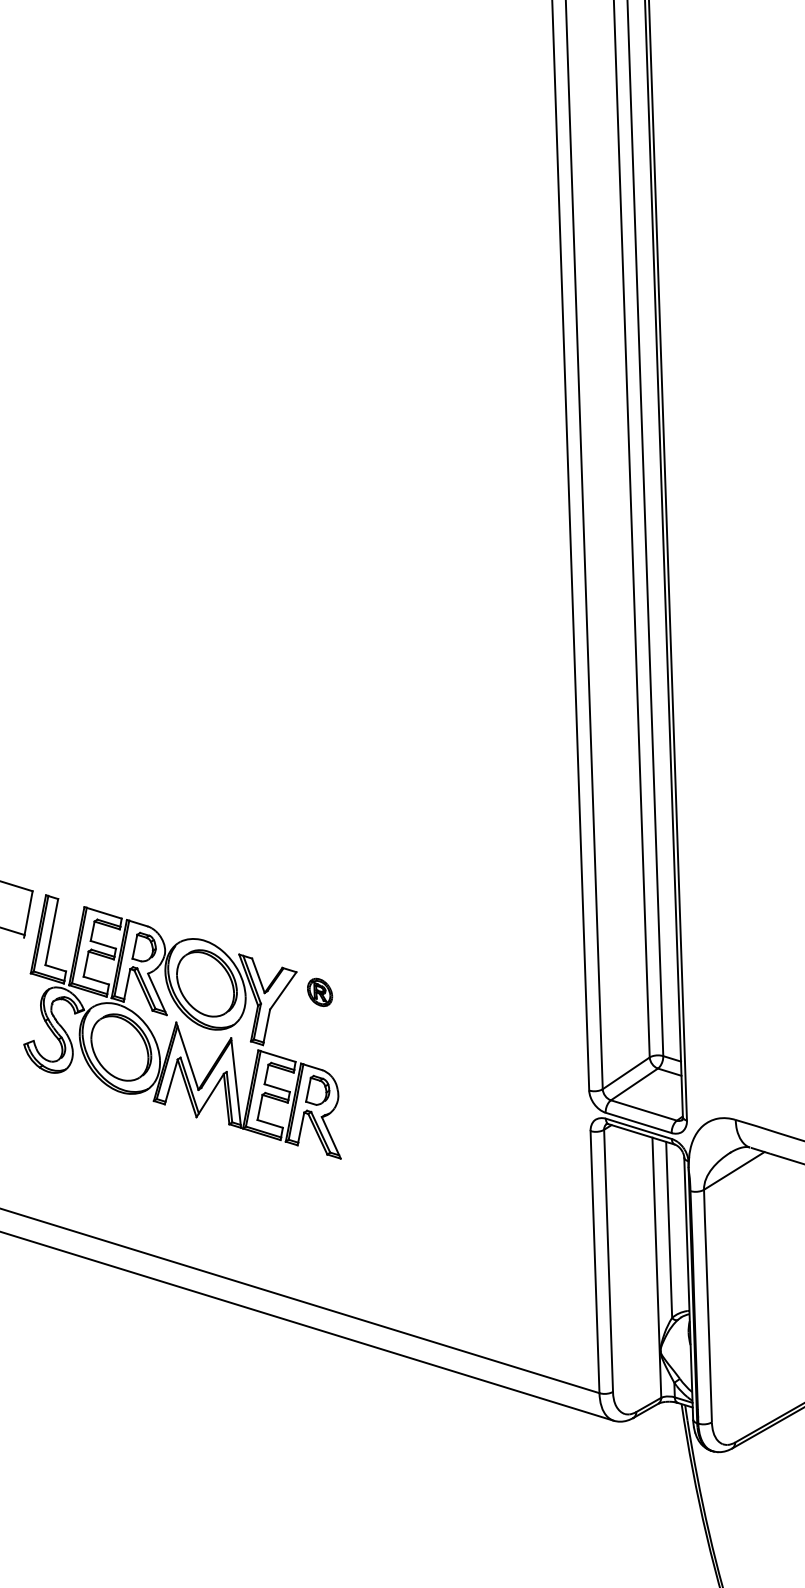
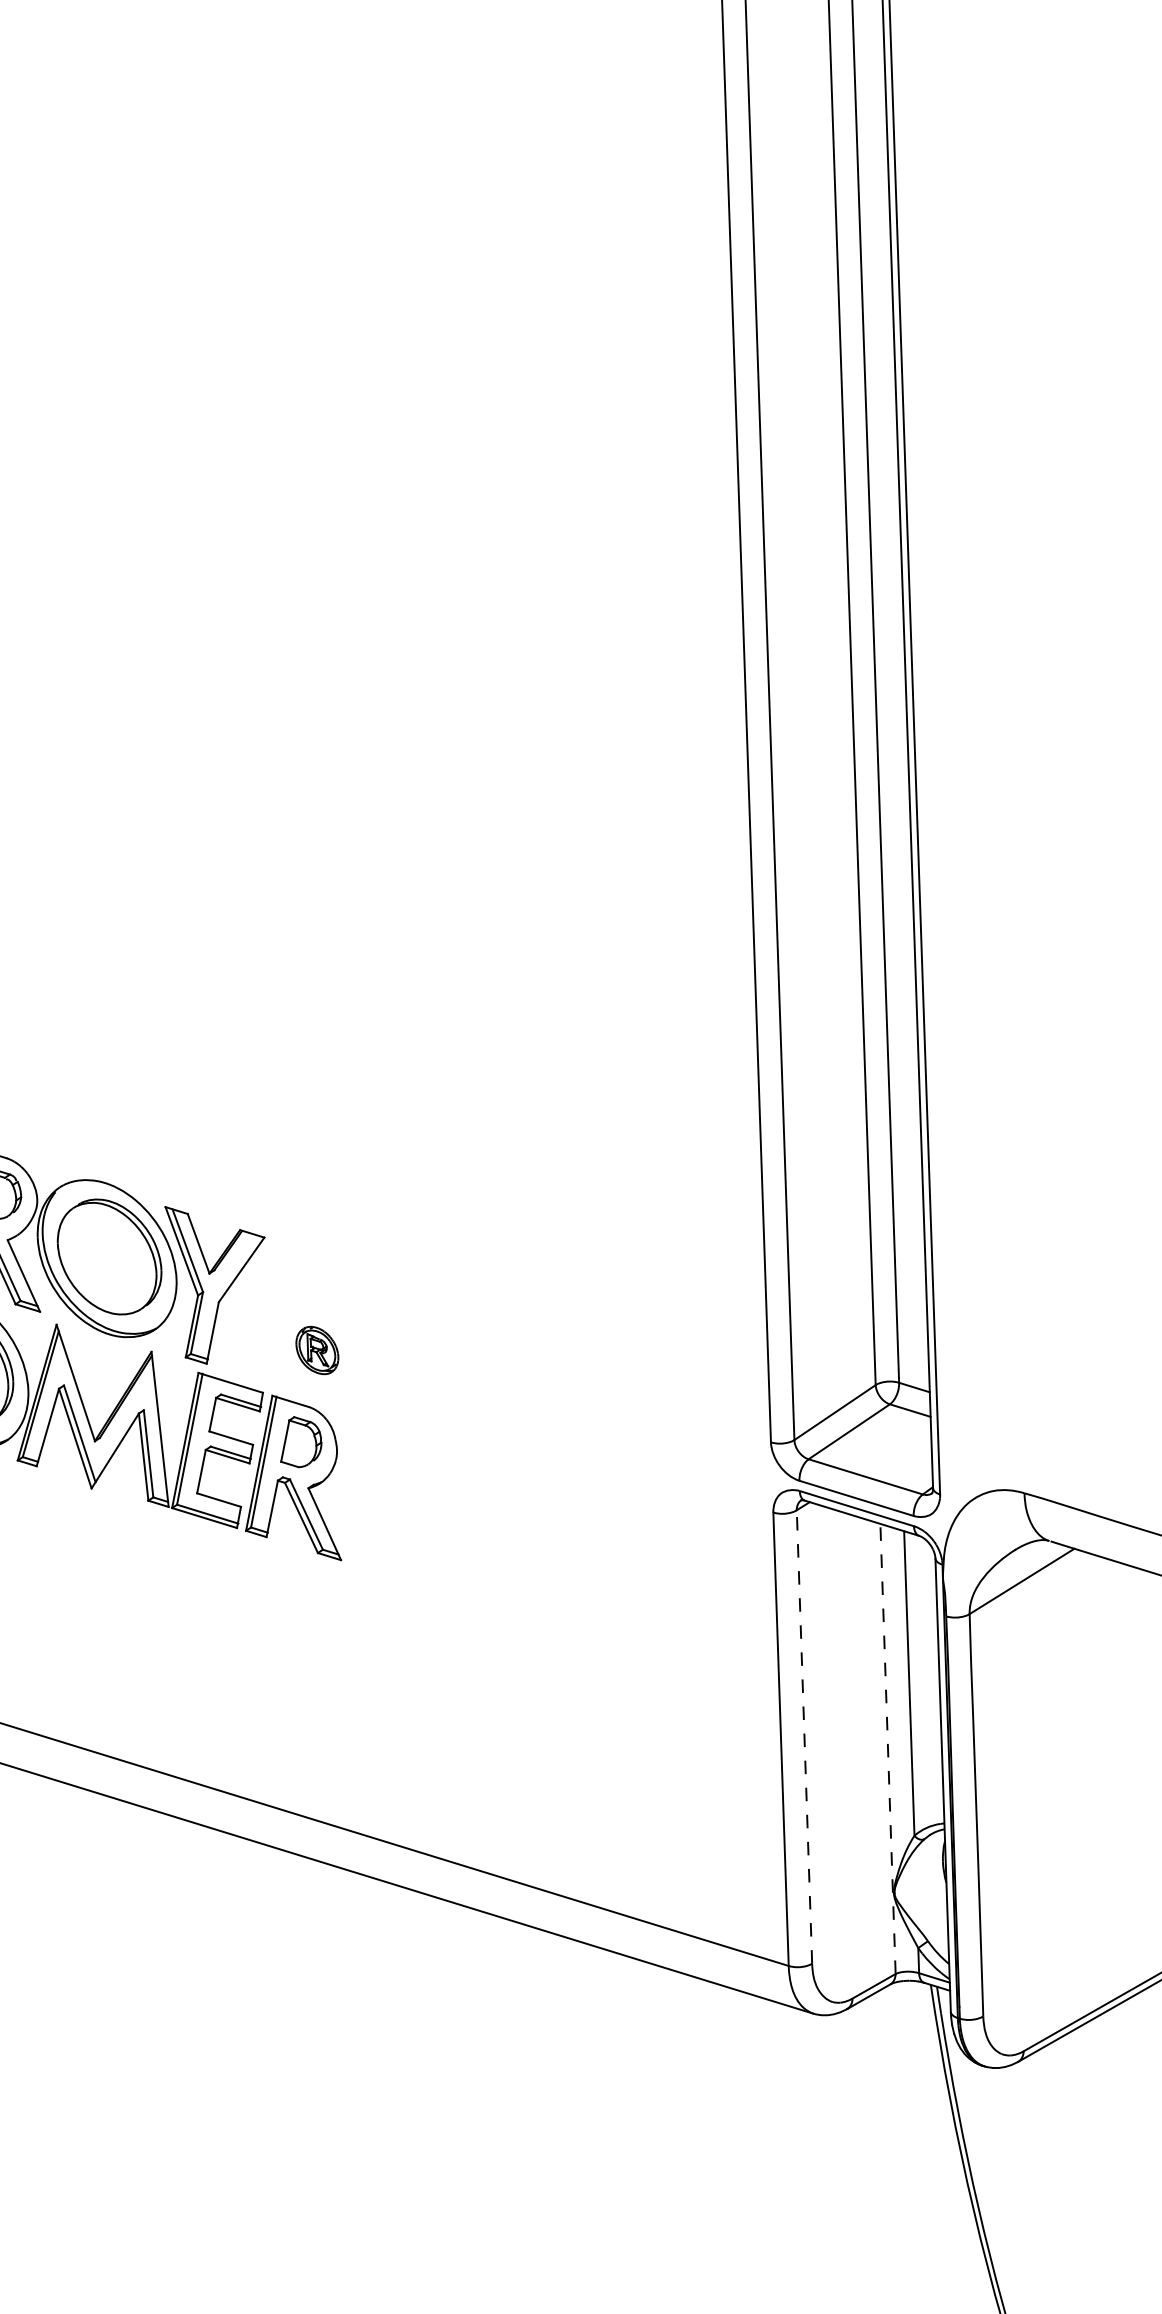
part: (320, 992) -> (318, 1350), moved
line: (608, 1260) -> (804, 1736), solid -> dashed
line: (656, 1267) -> (887, 1748), solid -> dashed

